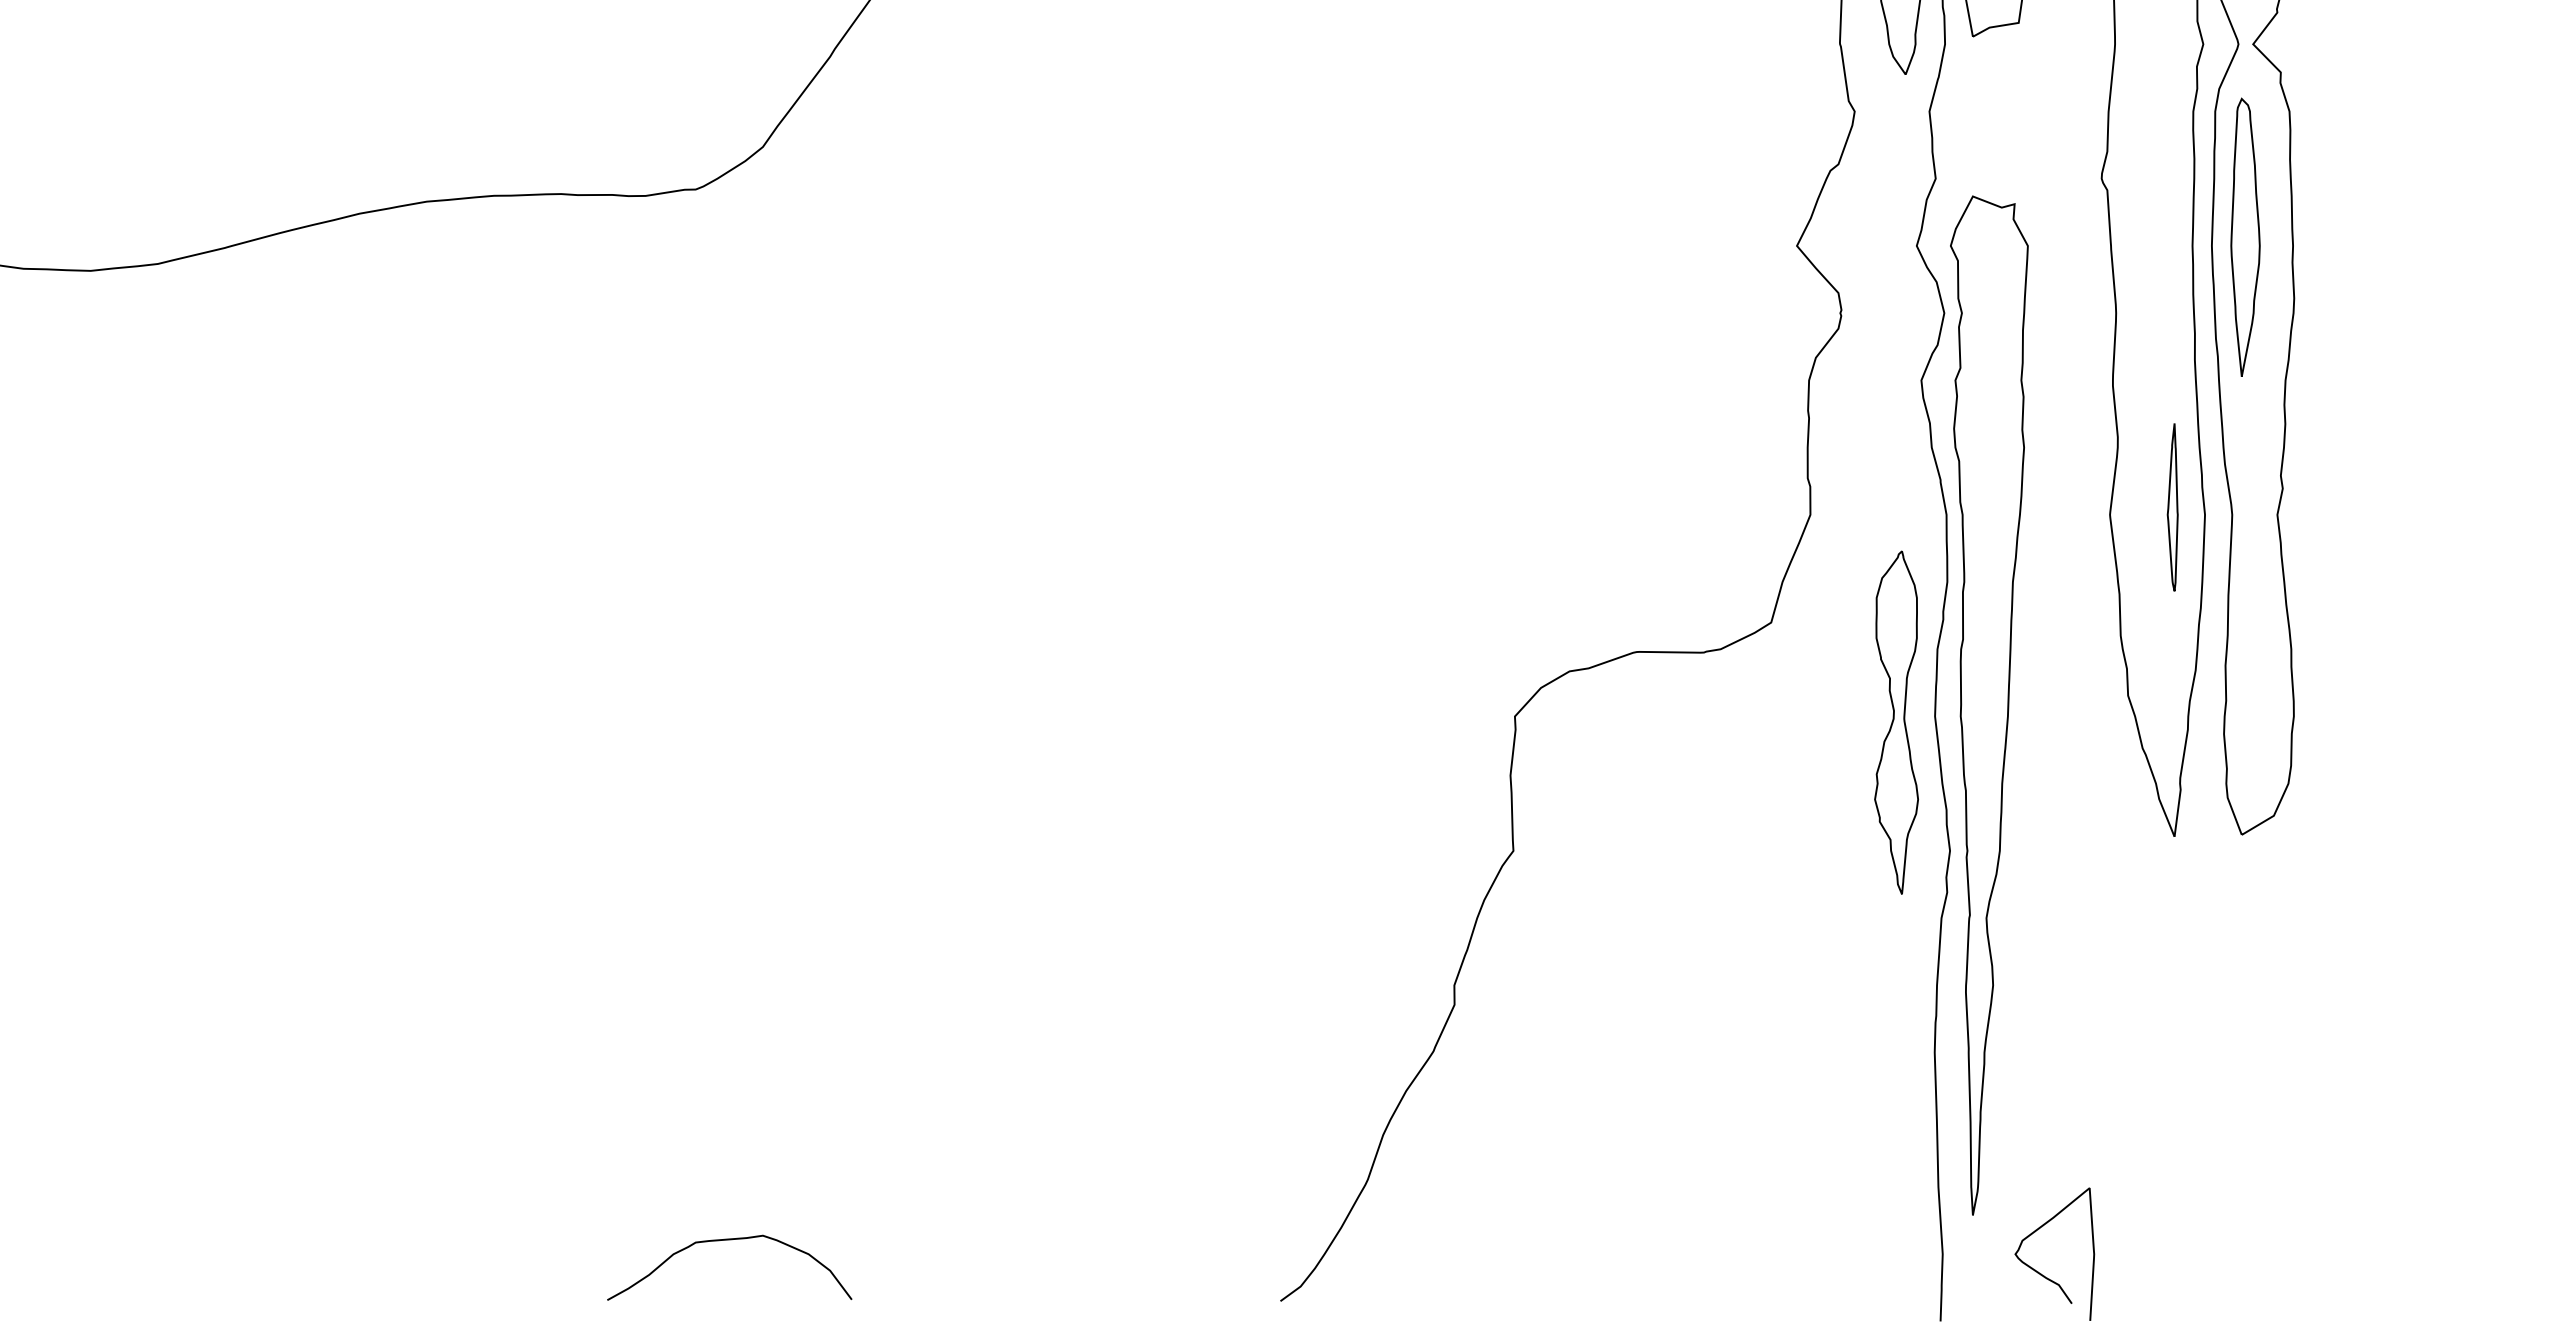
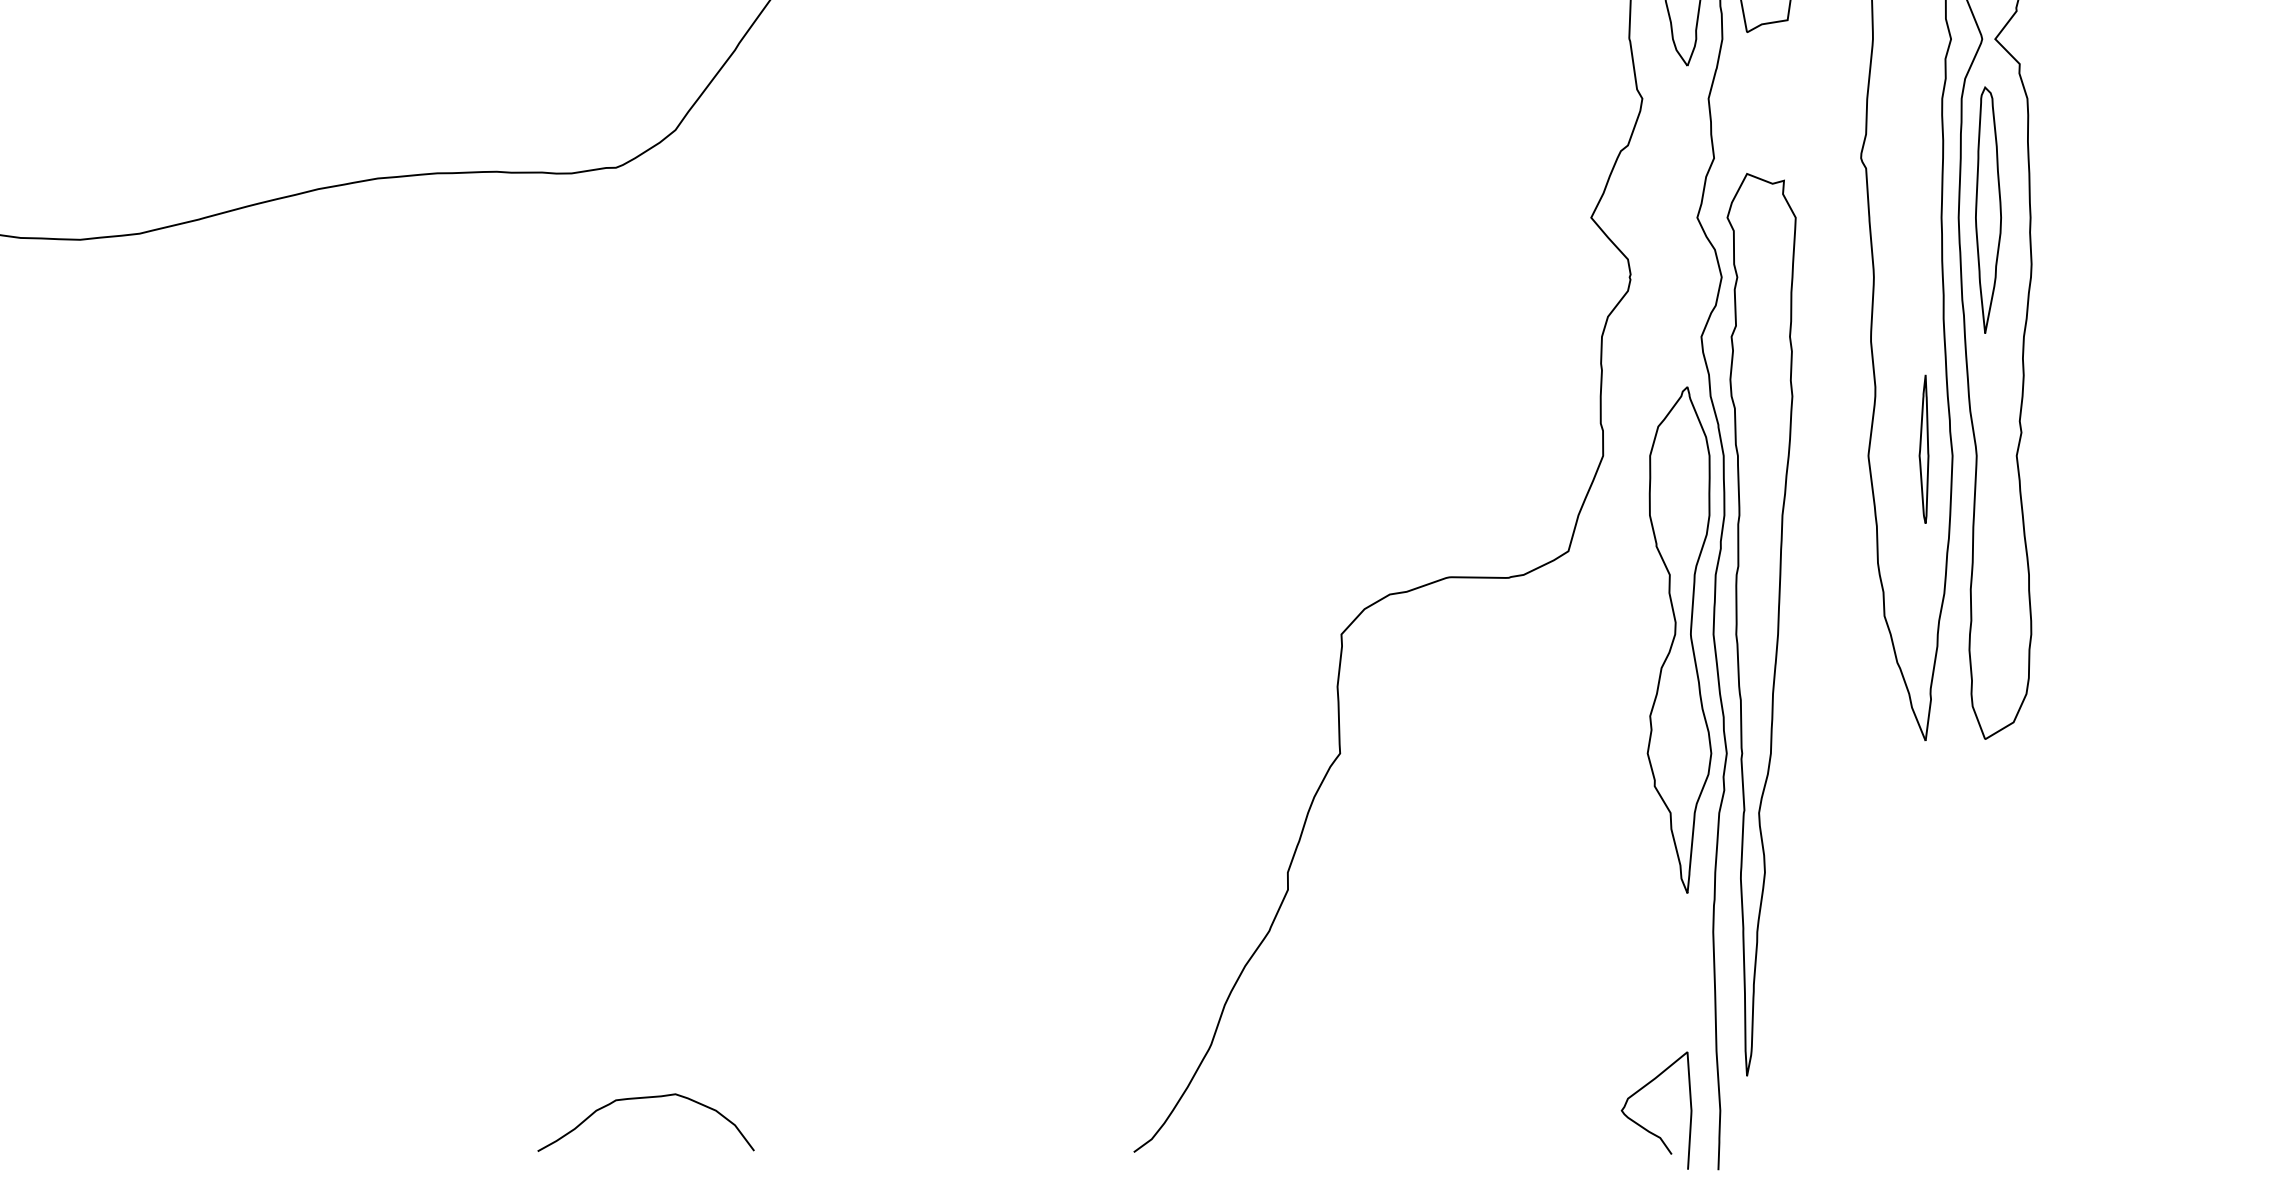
part: (1896, 722) -> (1679, 639), size x1.67
curve: (2041, 1273) -> (1644, 1127), moved

